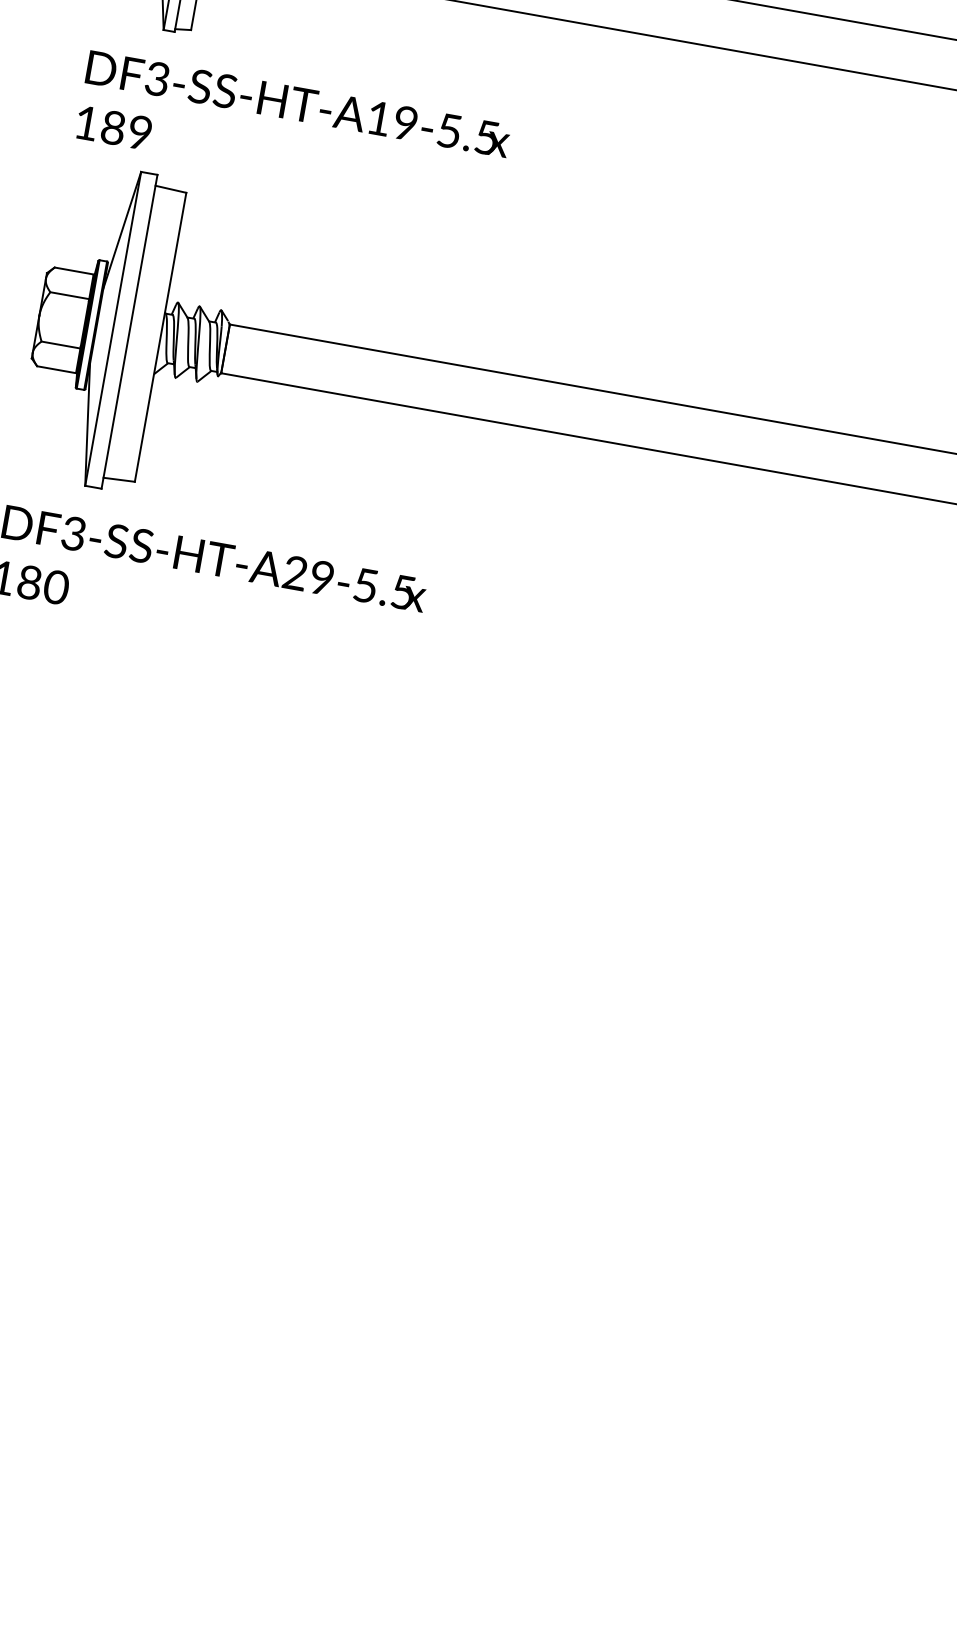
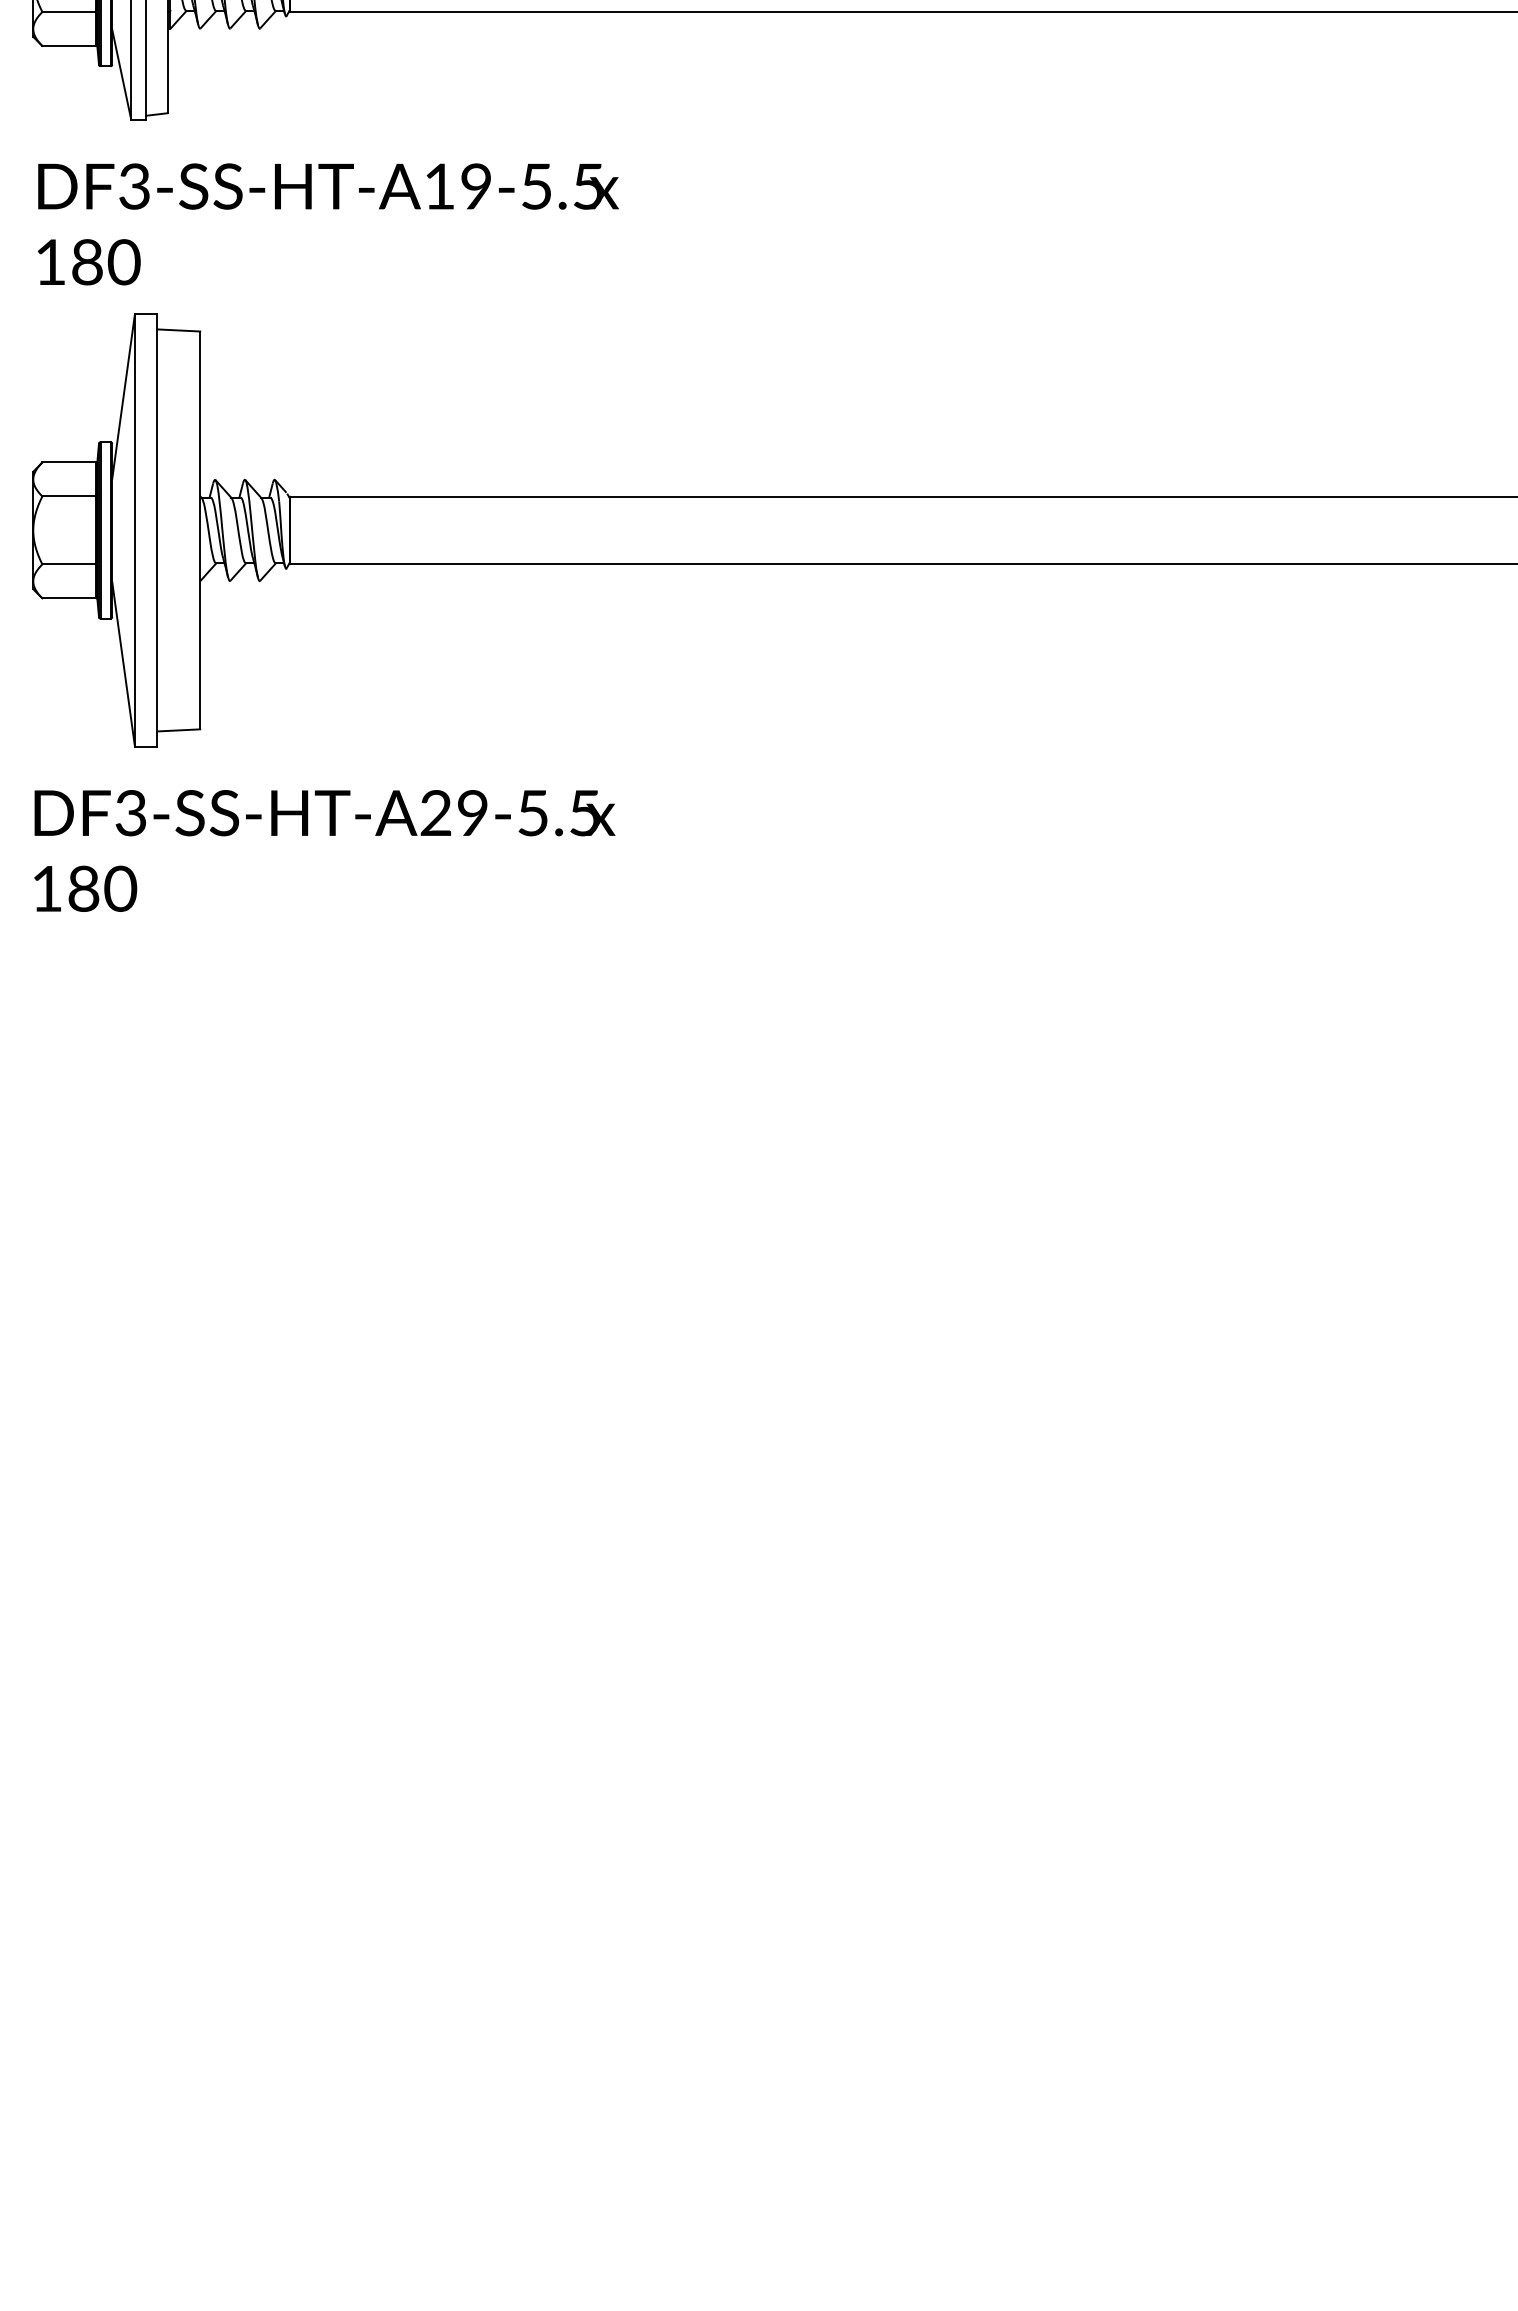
text: (139, 132) -> (123, 262), 189 -> 180

